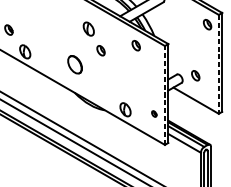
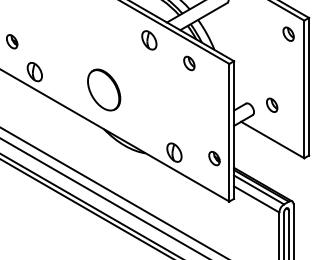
part: (88, 29) -> (149, 40), moved
part: (101, 50) -> (140, 70), removed
part: (75, 64) -> (104, 89), size x1.67
line: (218, 64) -> (304, 89), dashed -> solid
line: (165, 95) -> (229, 132), dashed -> solid
part: (154, 113) -> (214, 158), size x1.67

